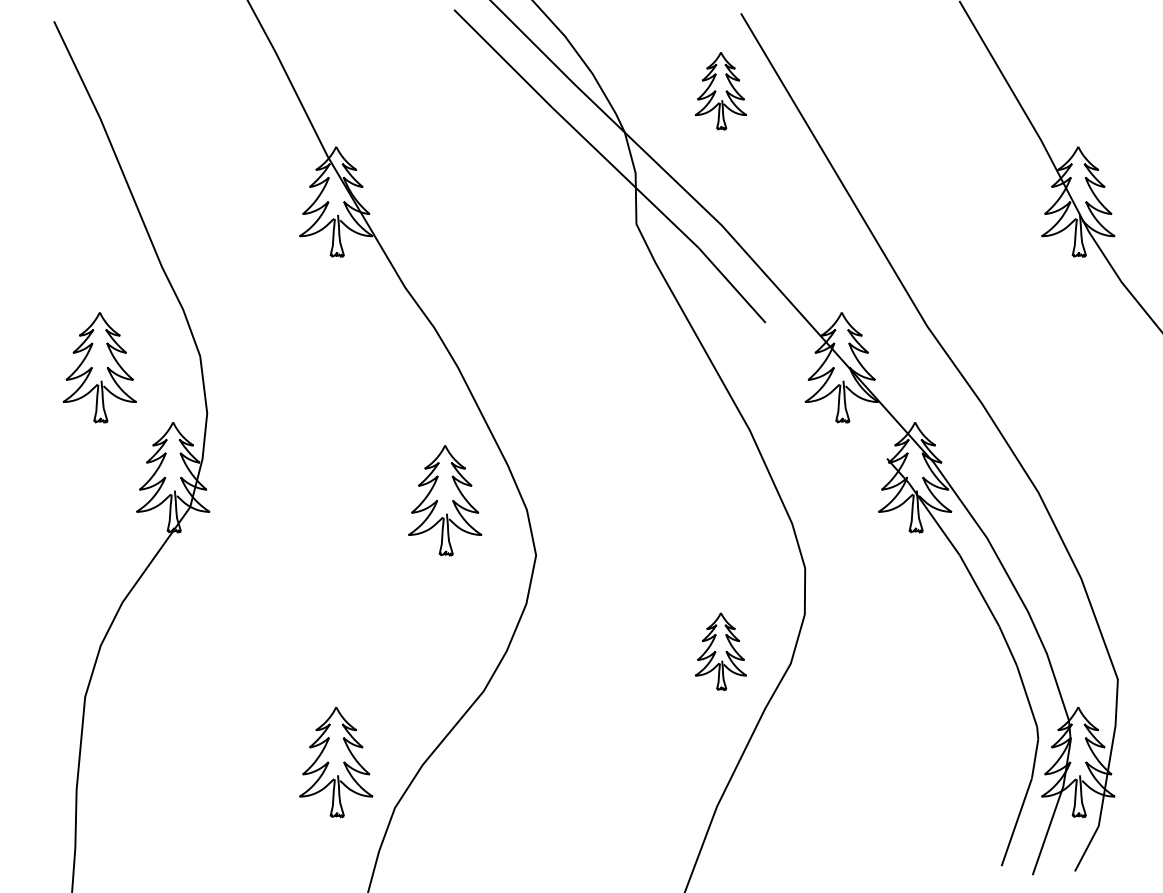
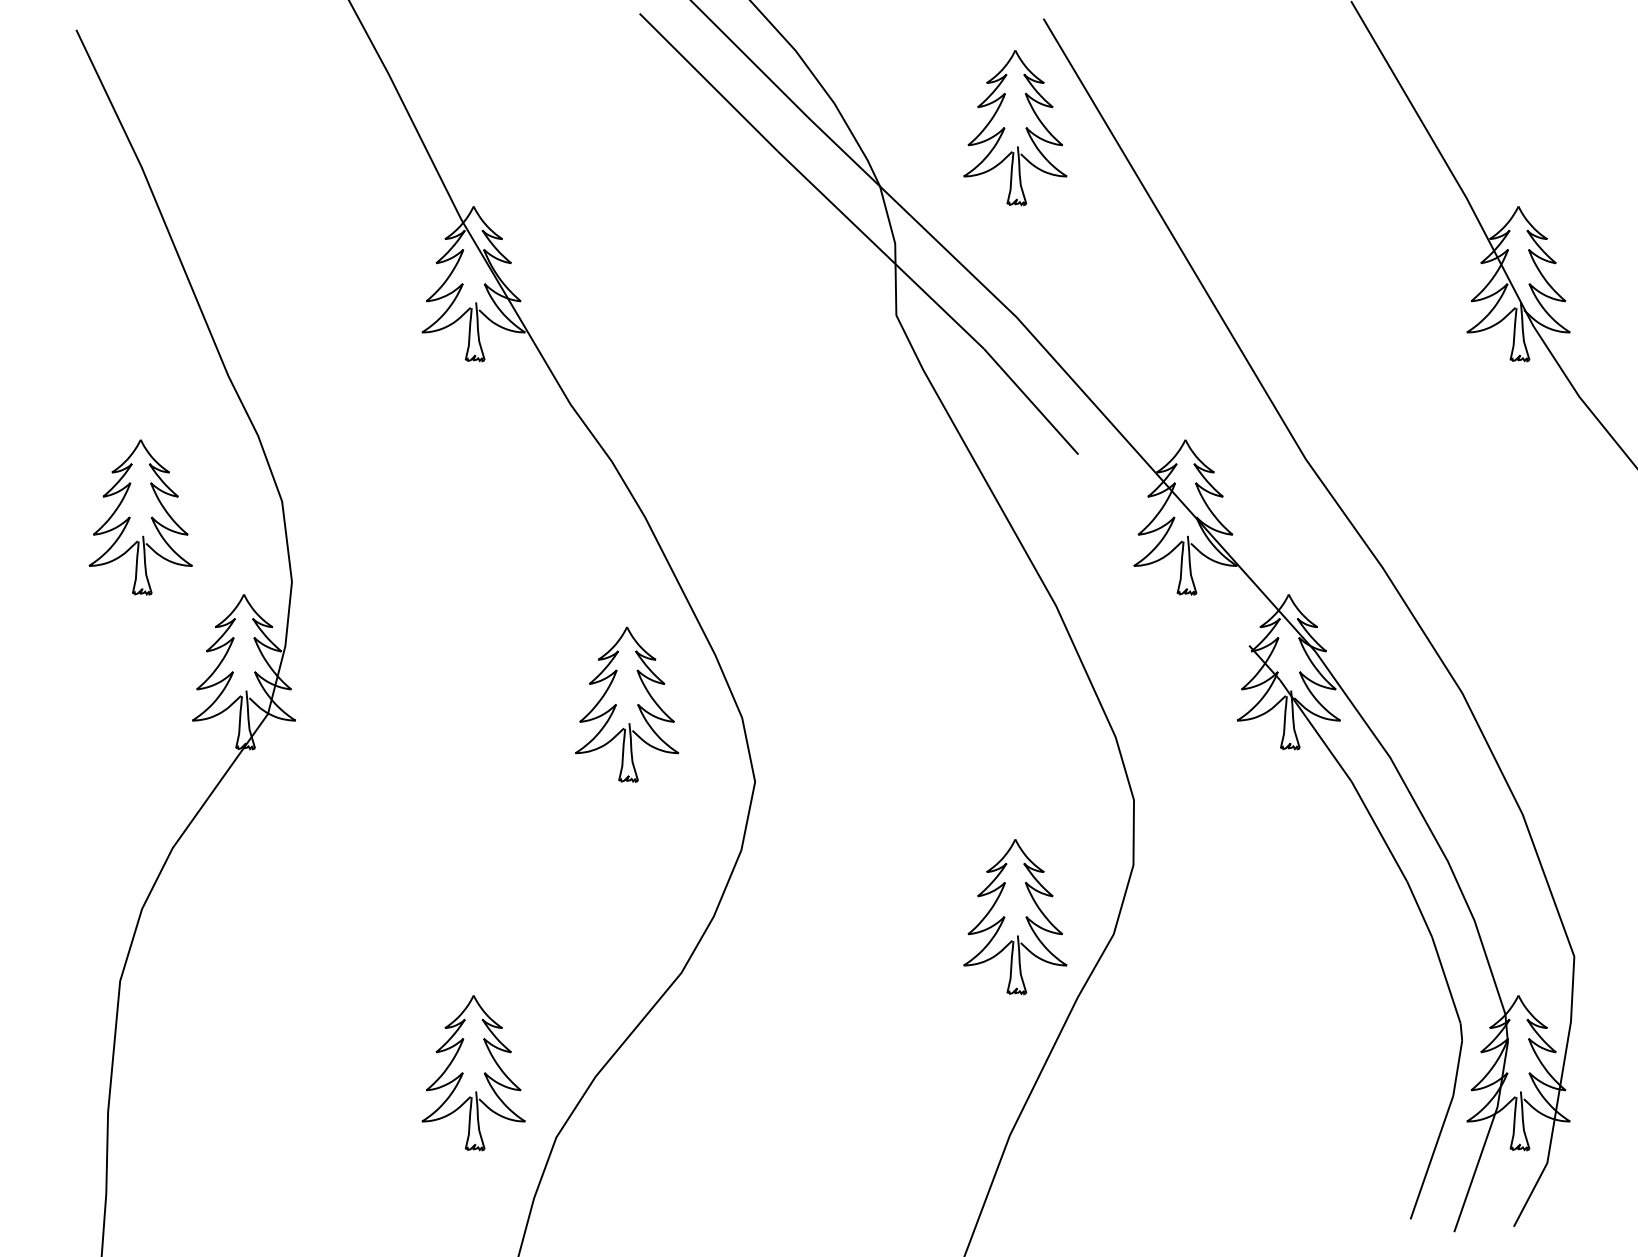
part: (720, 90) -> (1014, 127), size x1.43
part: (720, 651) -> (1014, 917), size x1.43

